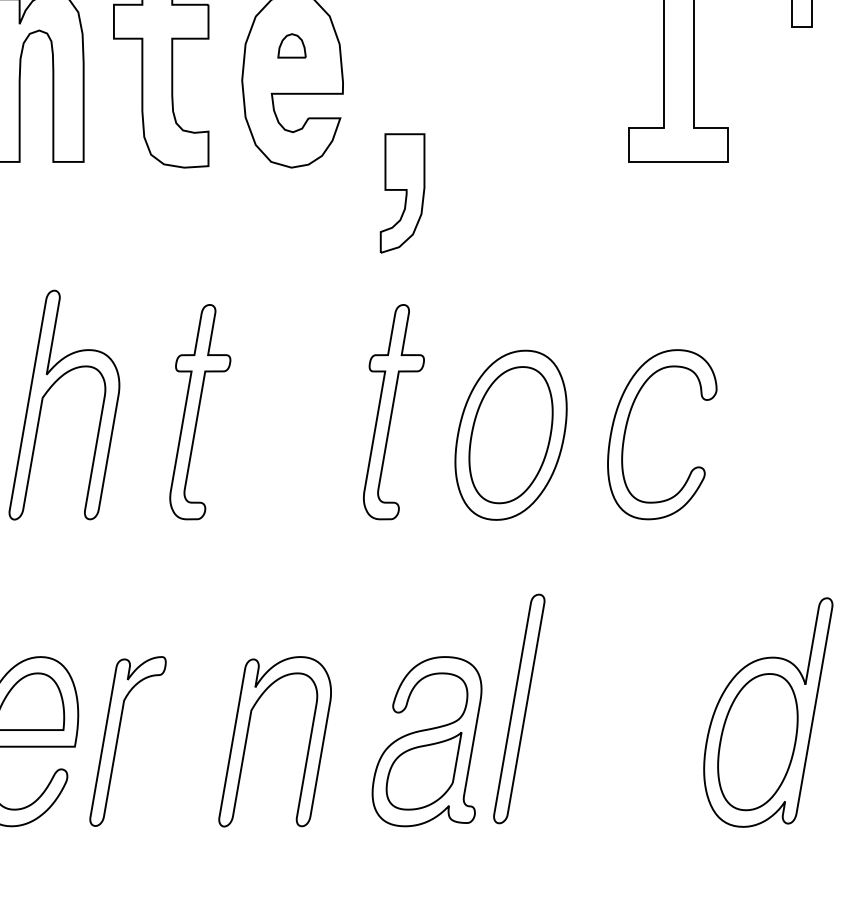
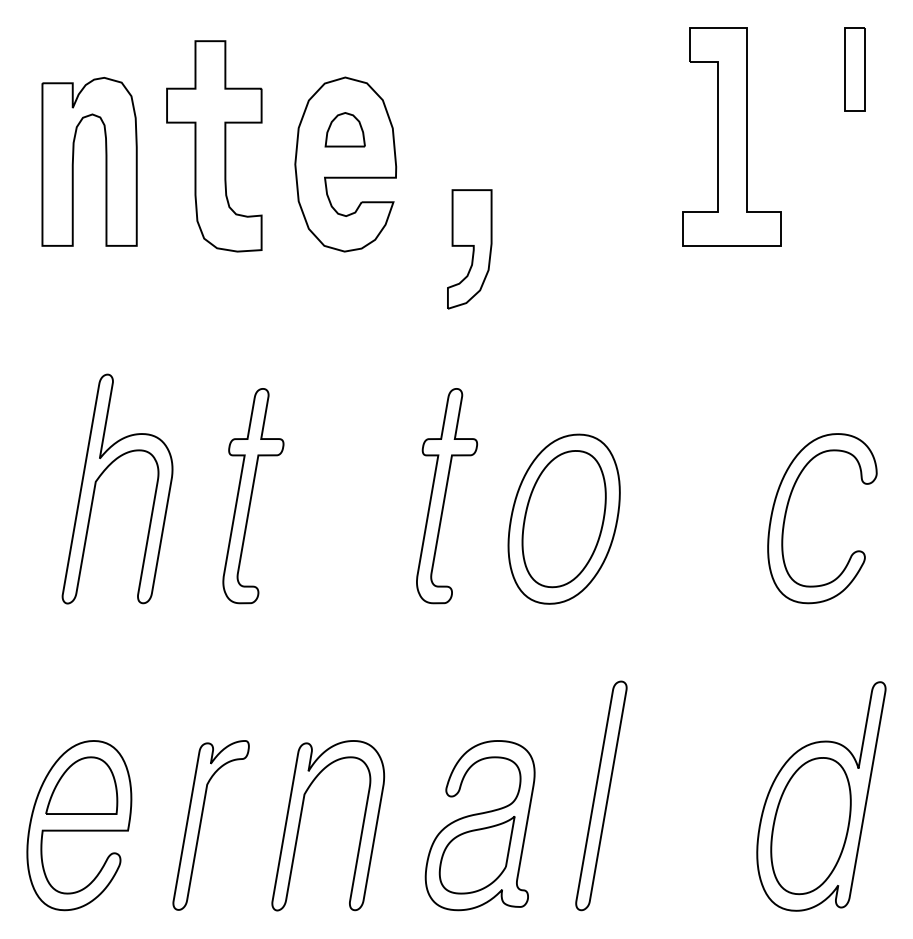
part: (291, 45) -> (344, 129), size x1.43
part: (402, 193) -> (469, 249), moved
part: (627, 426) -> (787, 510), moved
part: (519, 708) -> (601, 795), moved
part: (118, 740) -> (201, 824), moved

